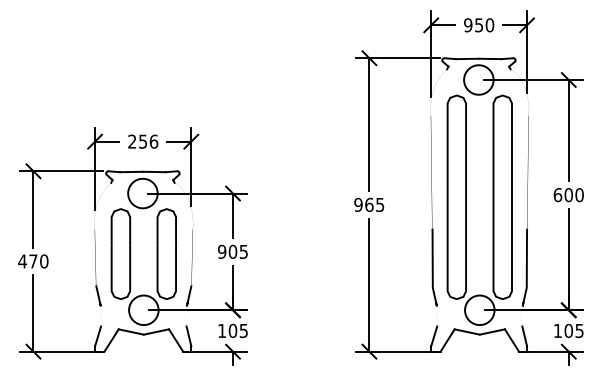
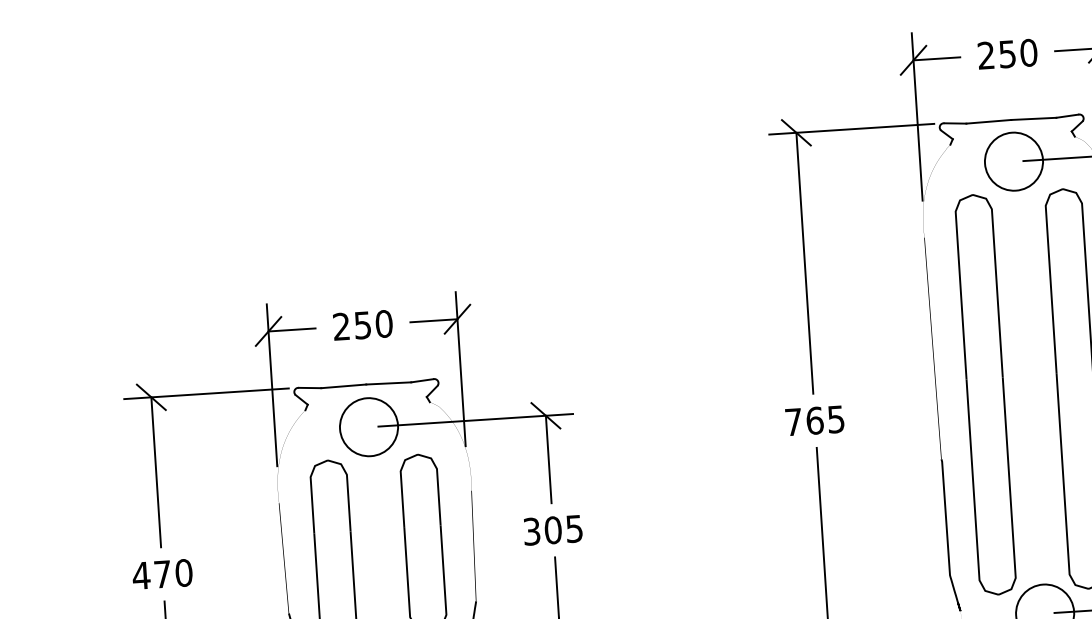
text: (468, 25) -> (986, 55), 950 -> 250
text: (154, 141) -> (385, 323), 256 -> 250
text: (358, 204) -> (793, 421), 965 -> 765
text: (221, 251) -> (530, 530), 905 -> 305

